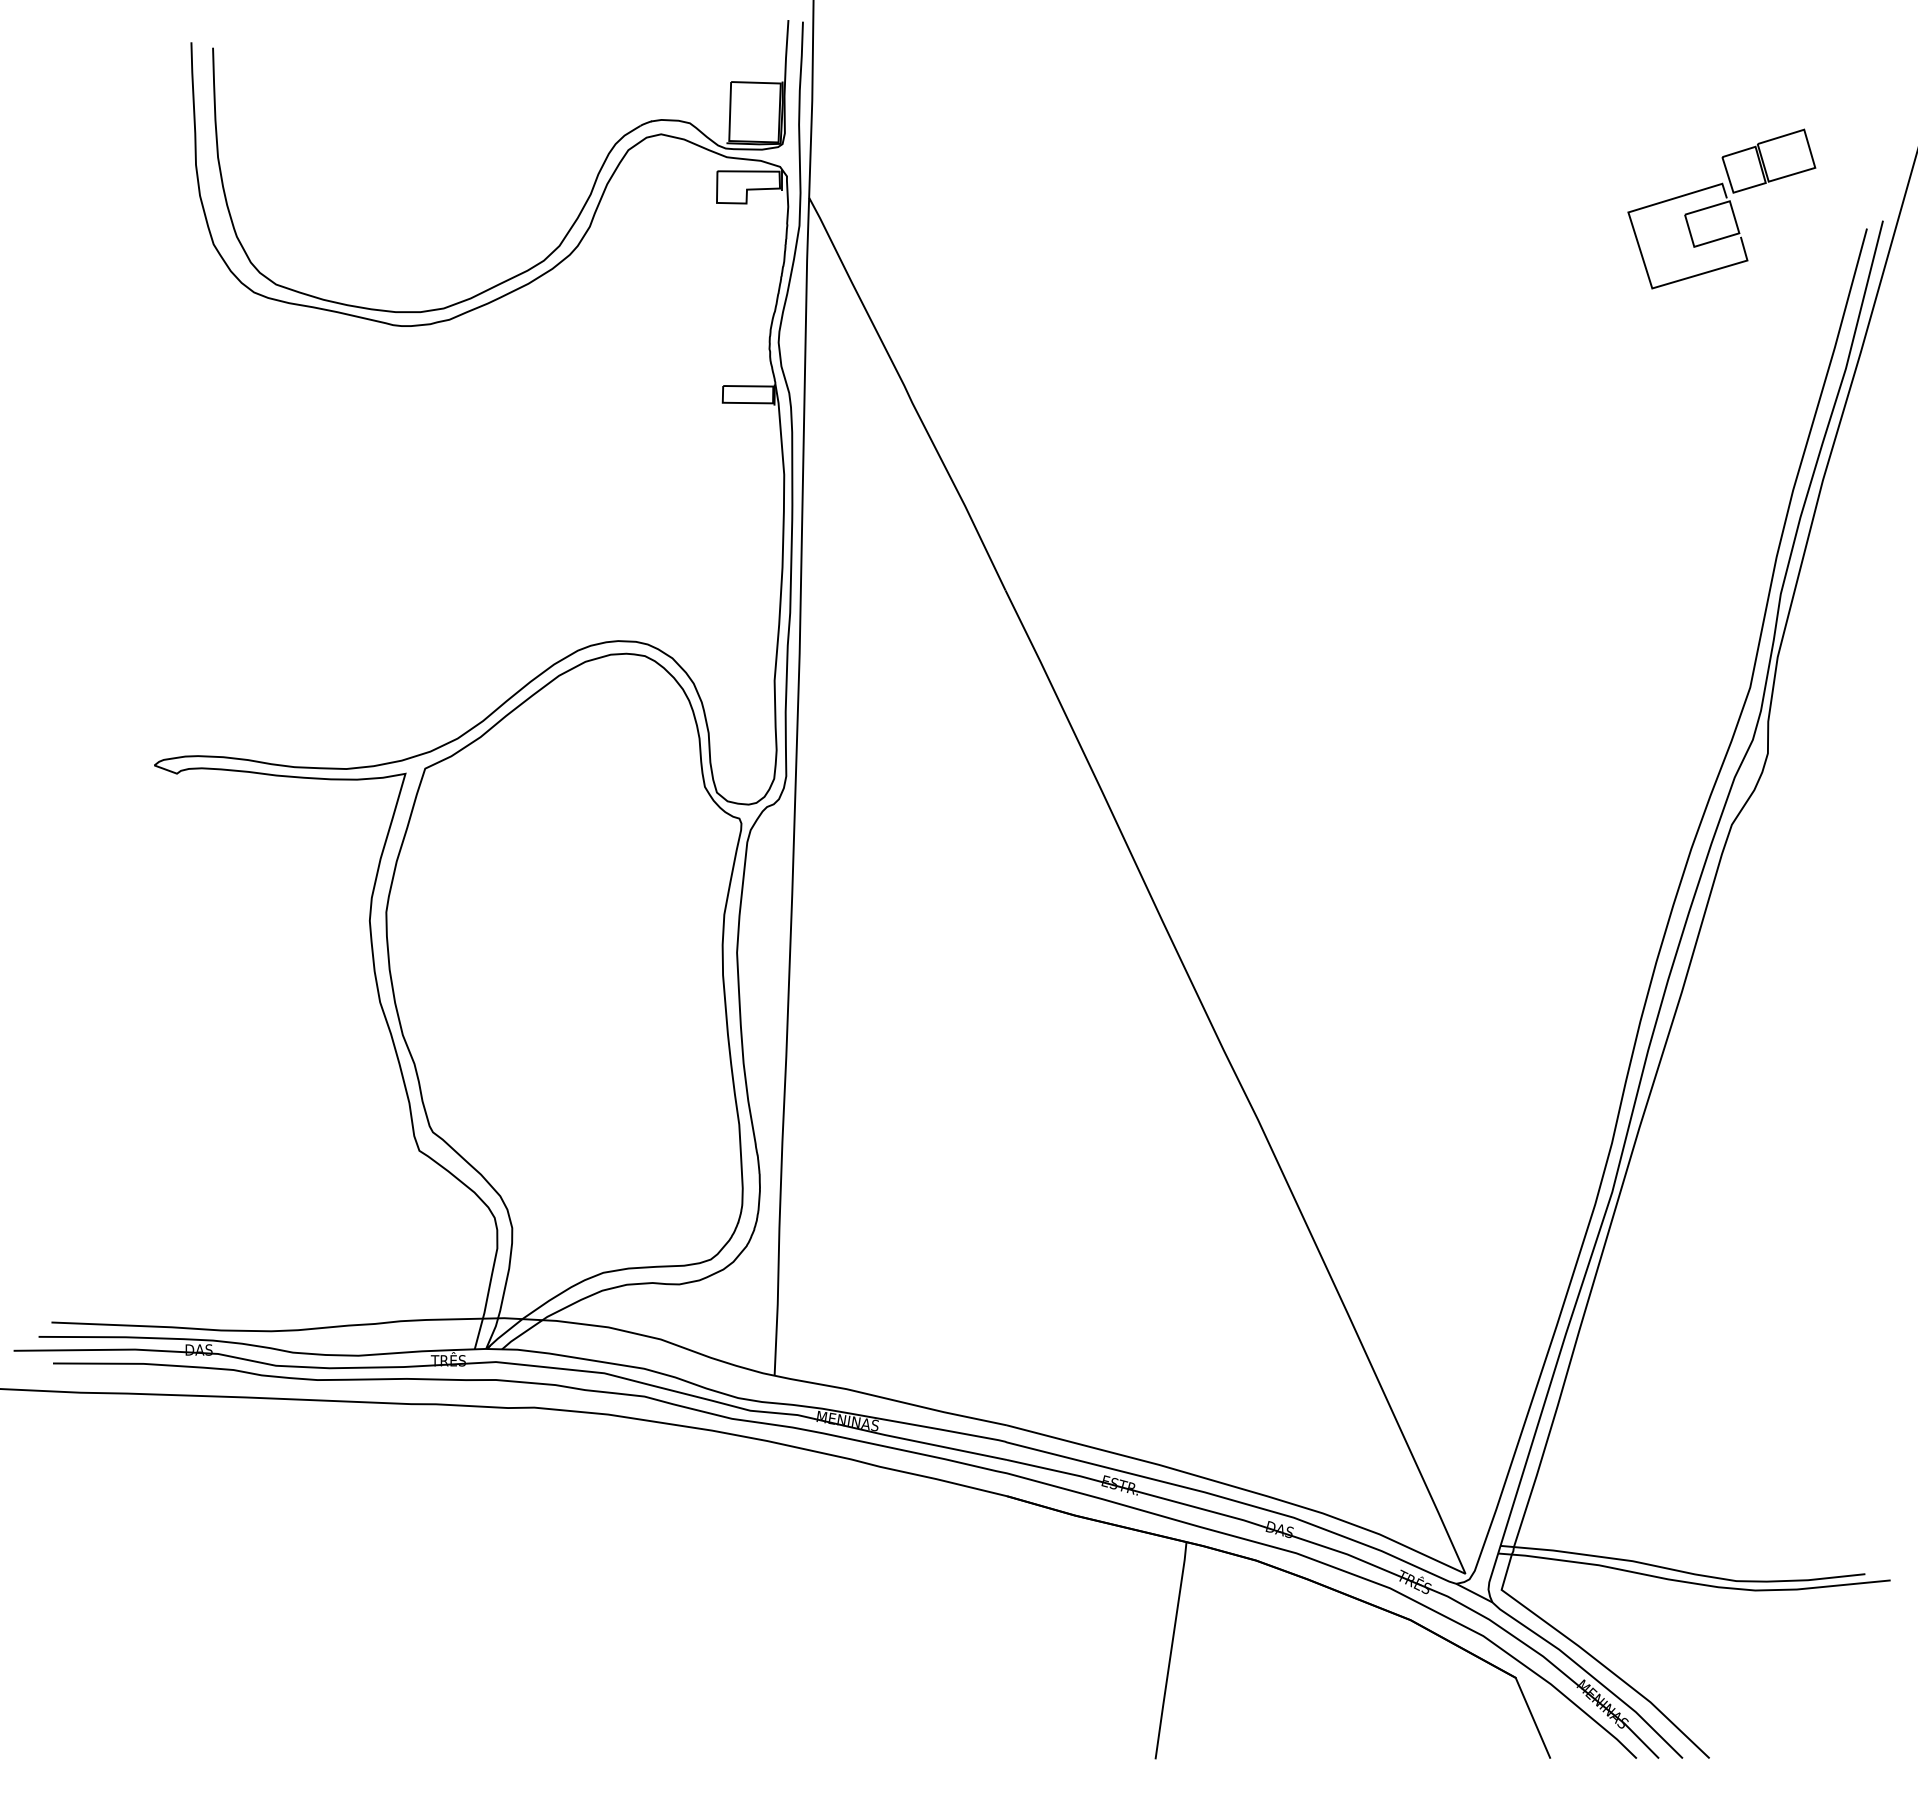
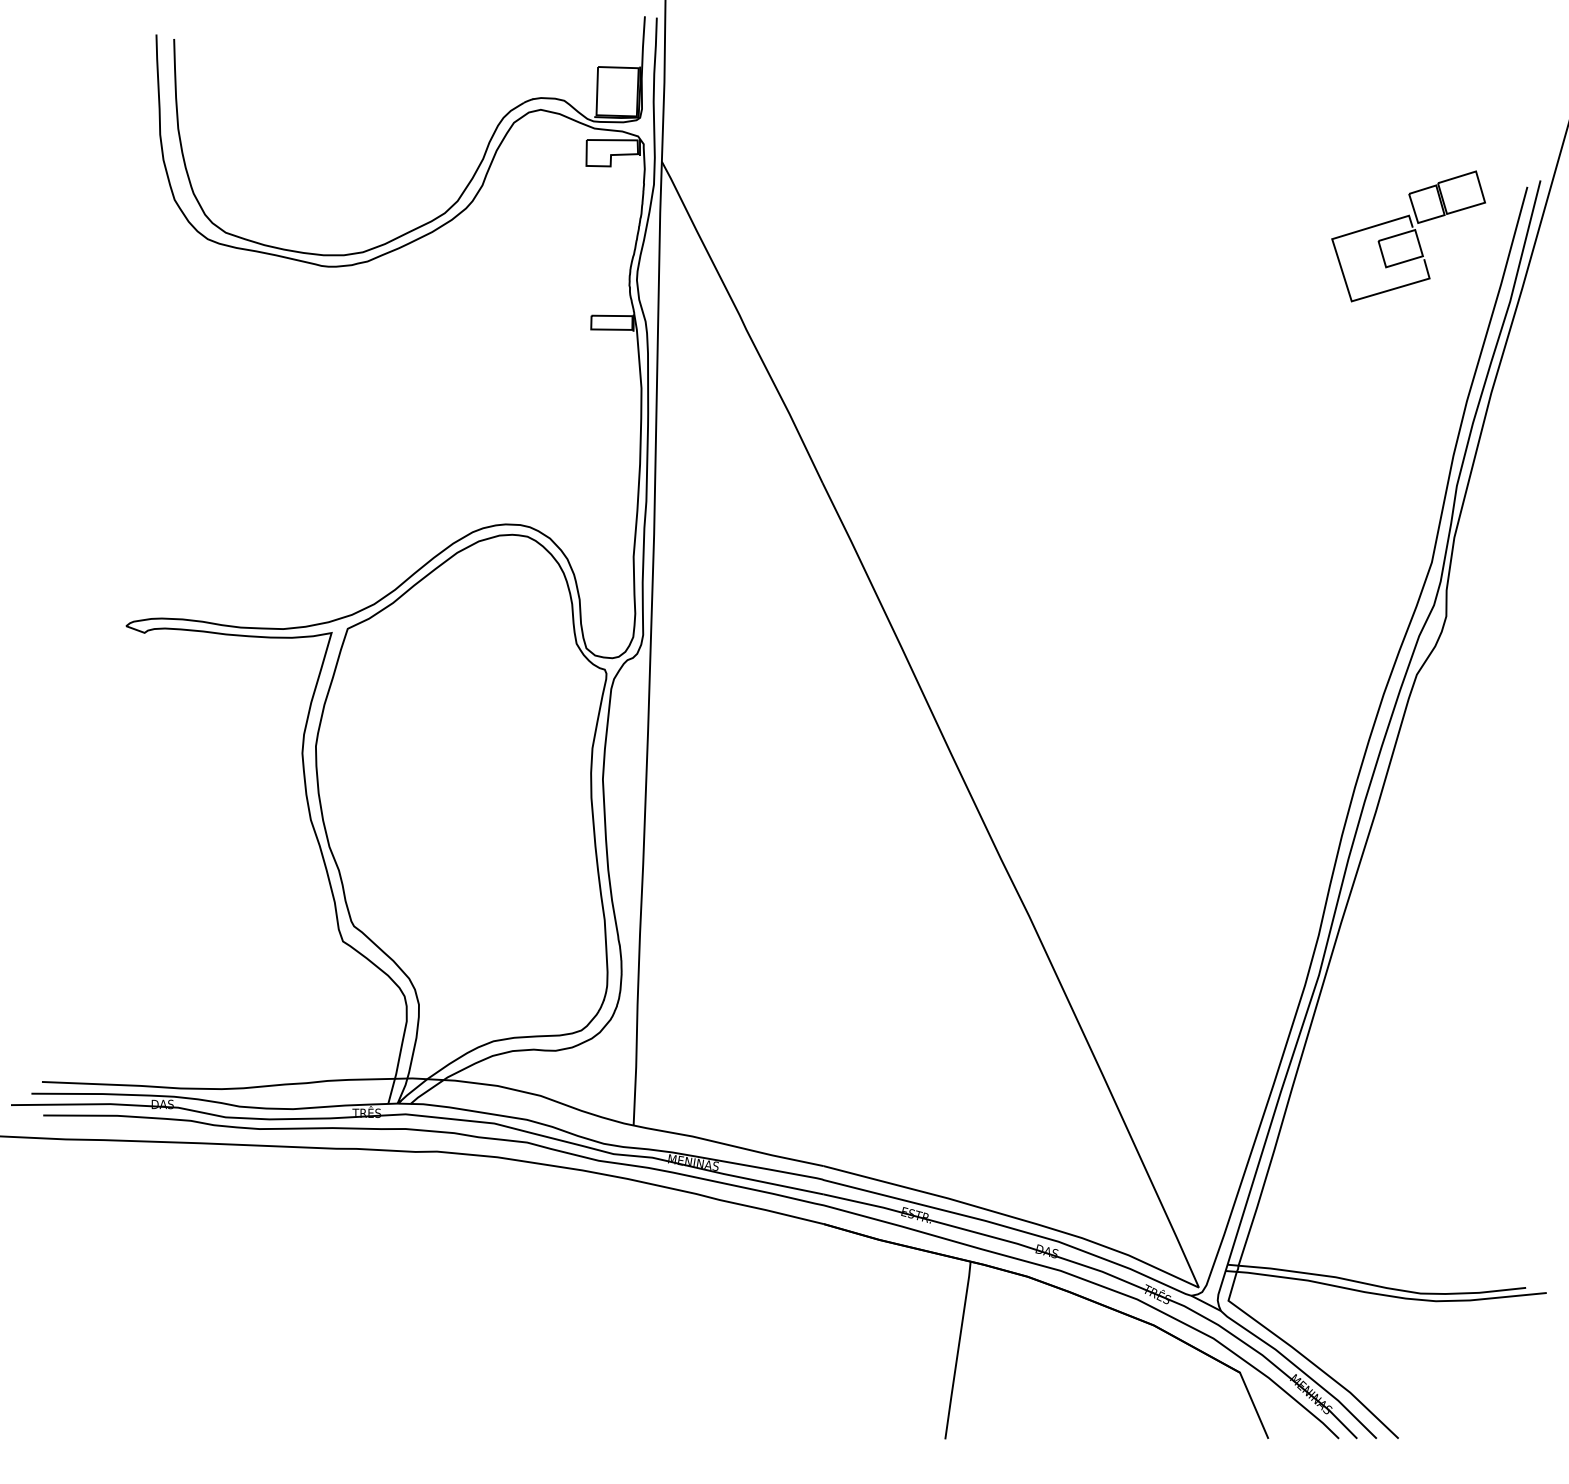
part: (1721, 208) -> (1408, 235), moved

